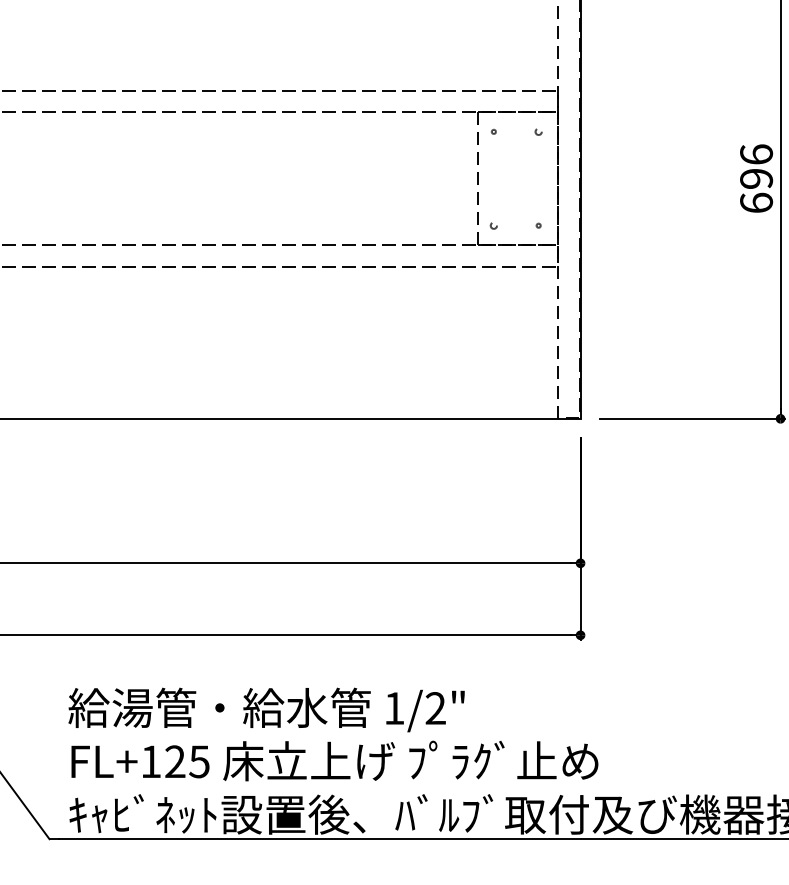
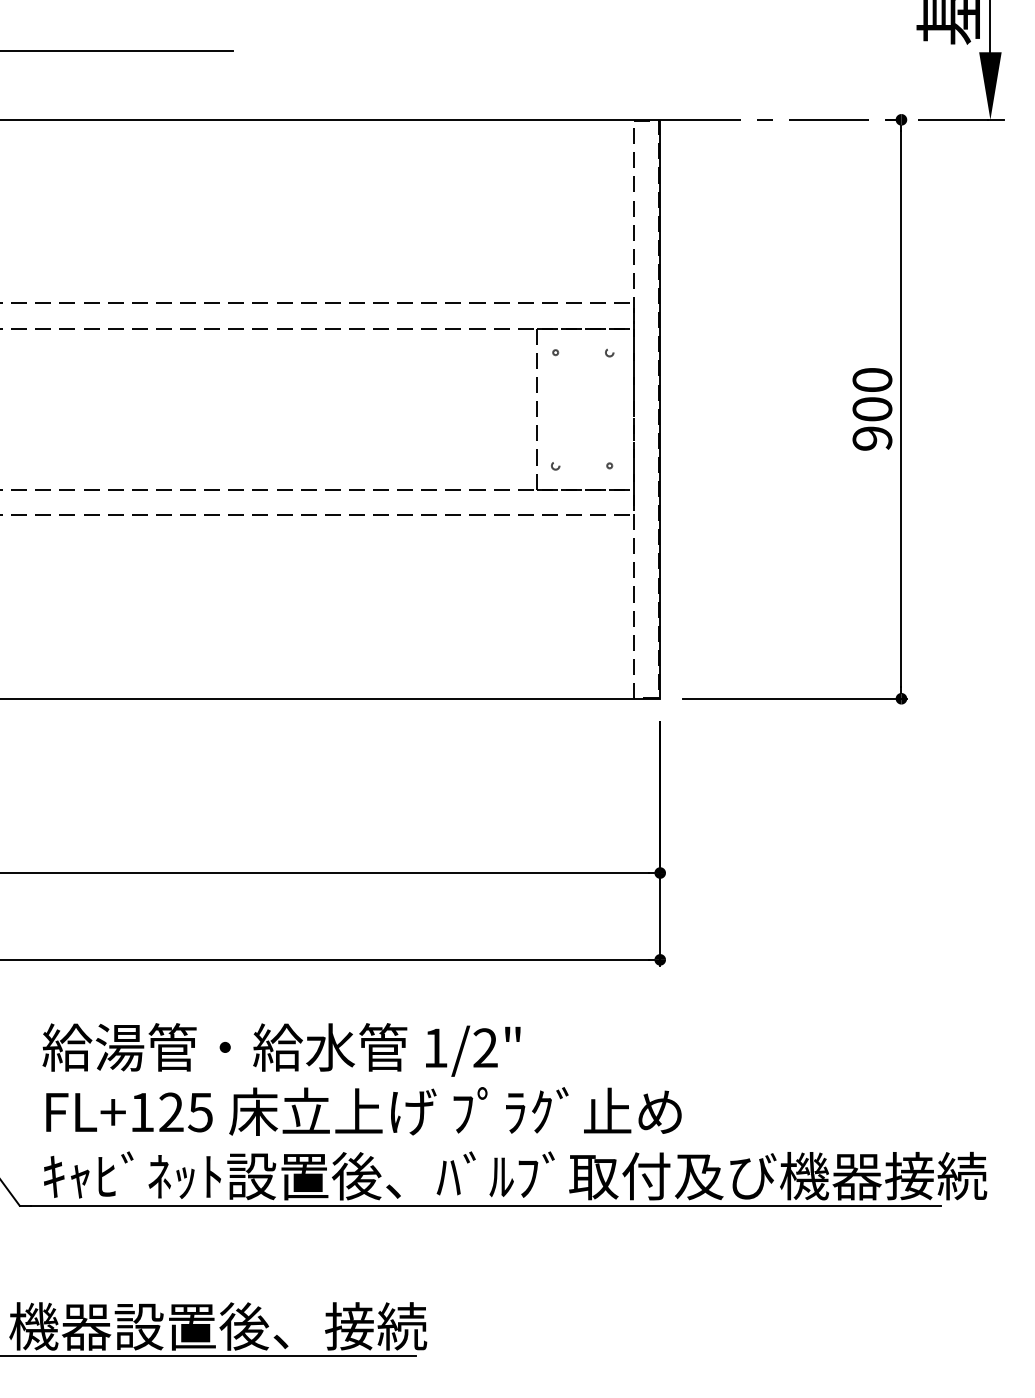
text: (756, 178) -> (872, 408), 696 -> 900

